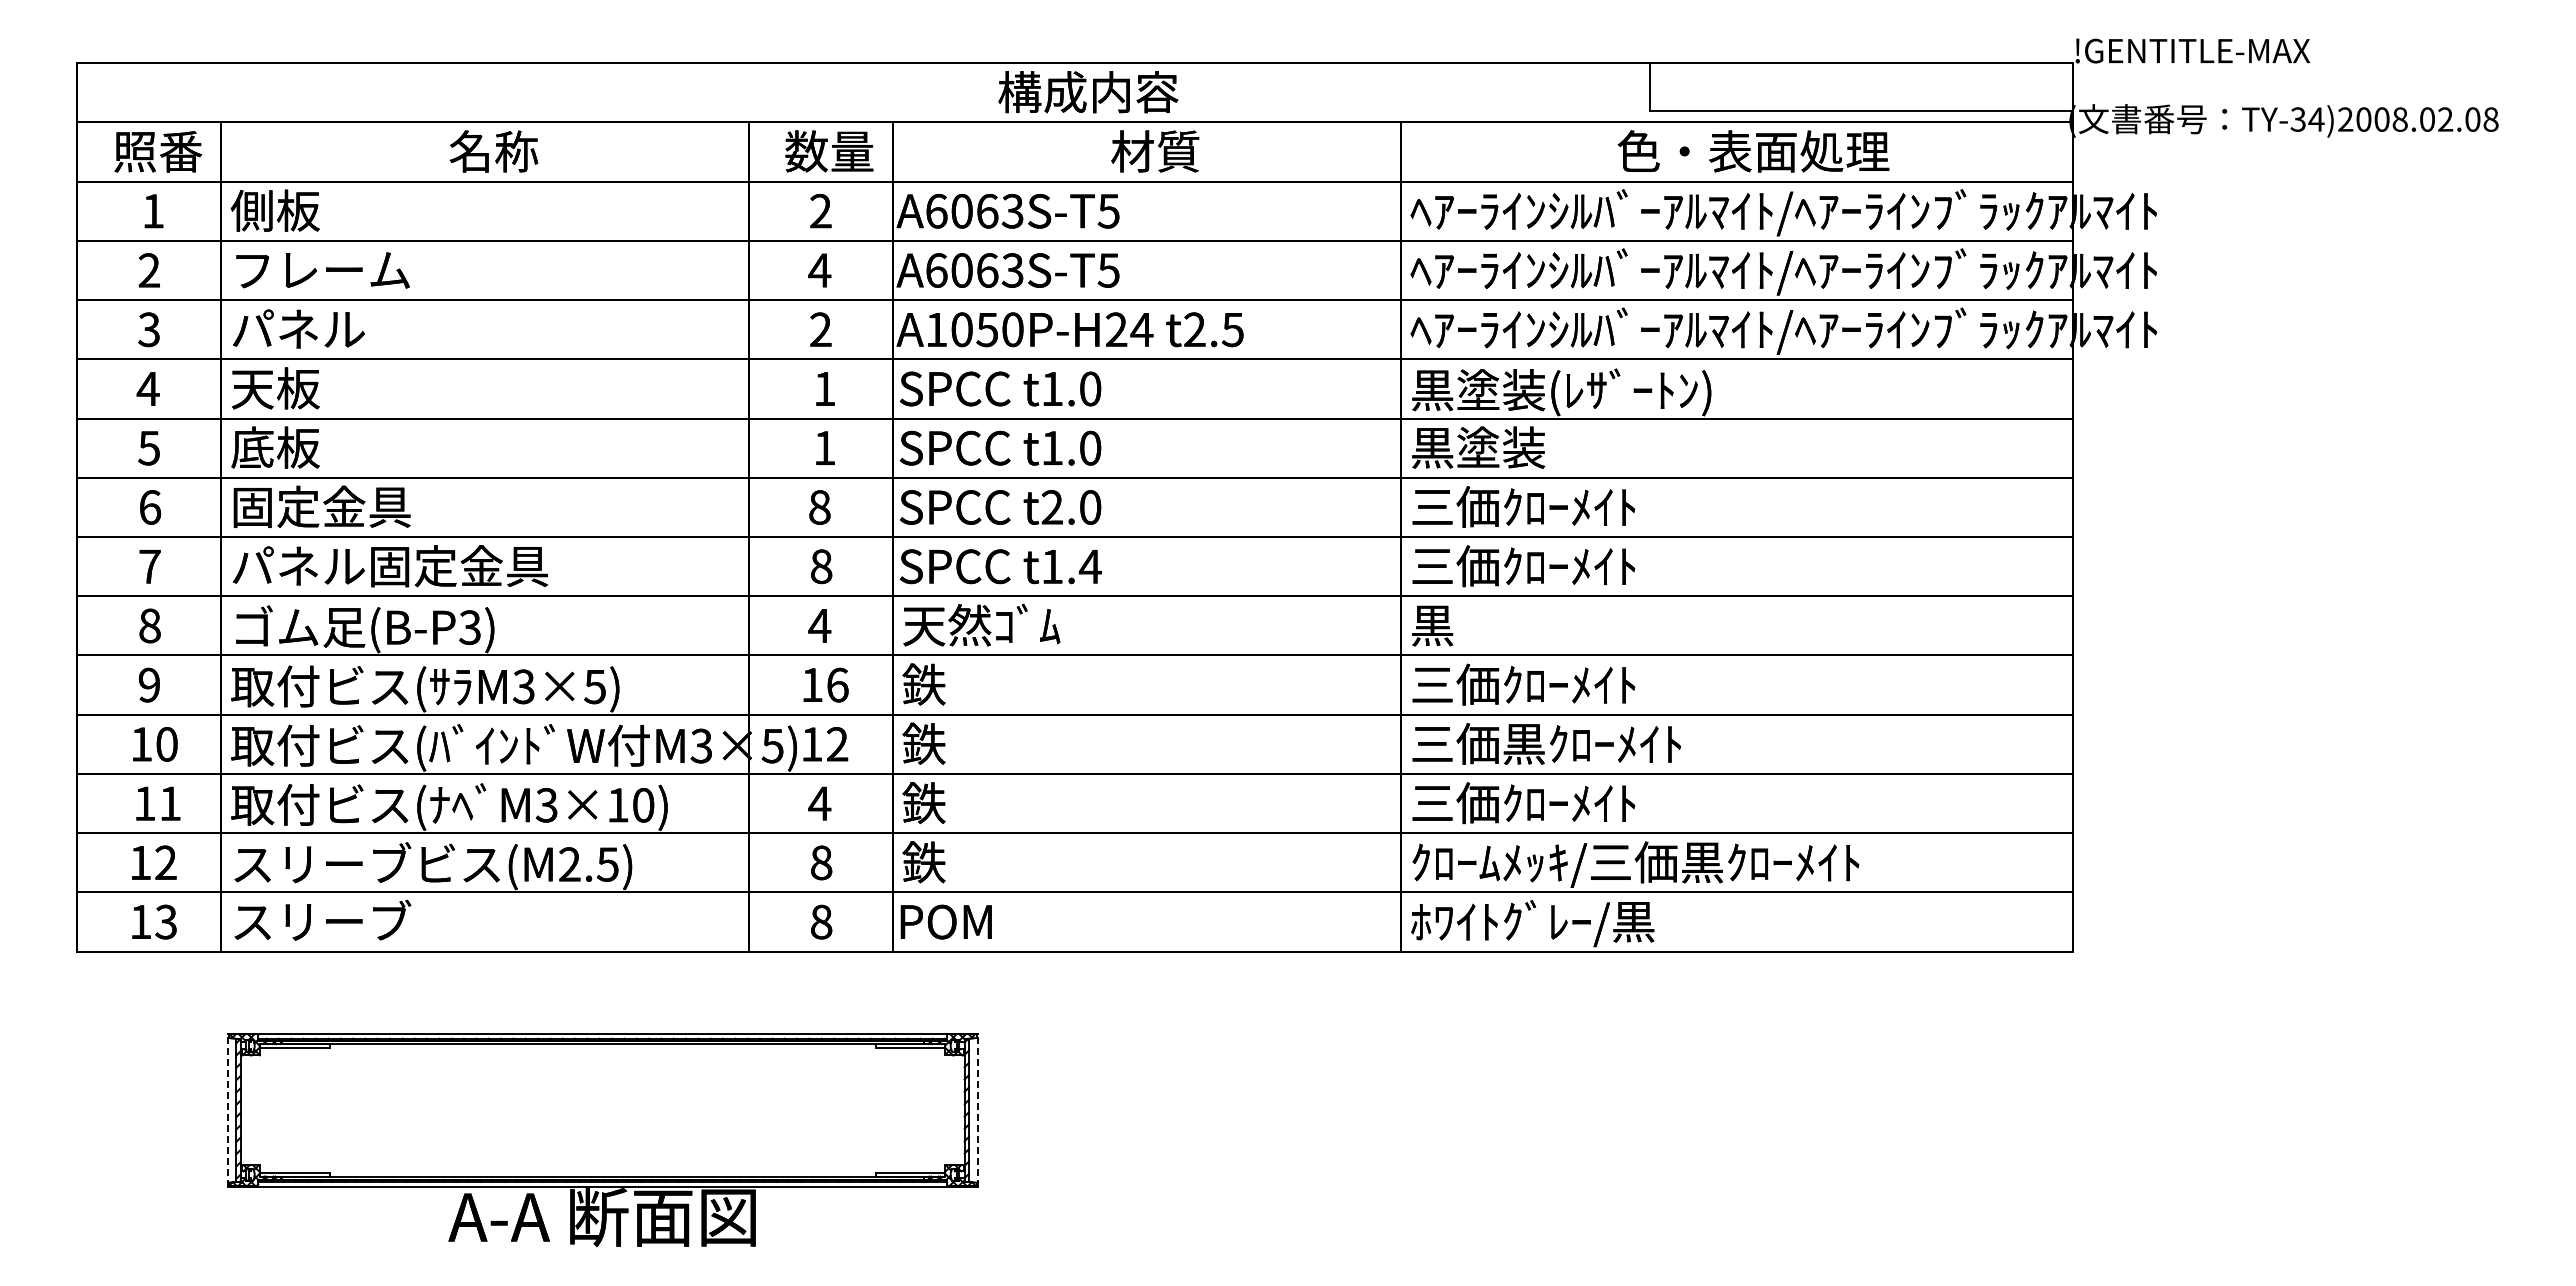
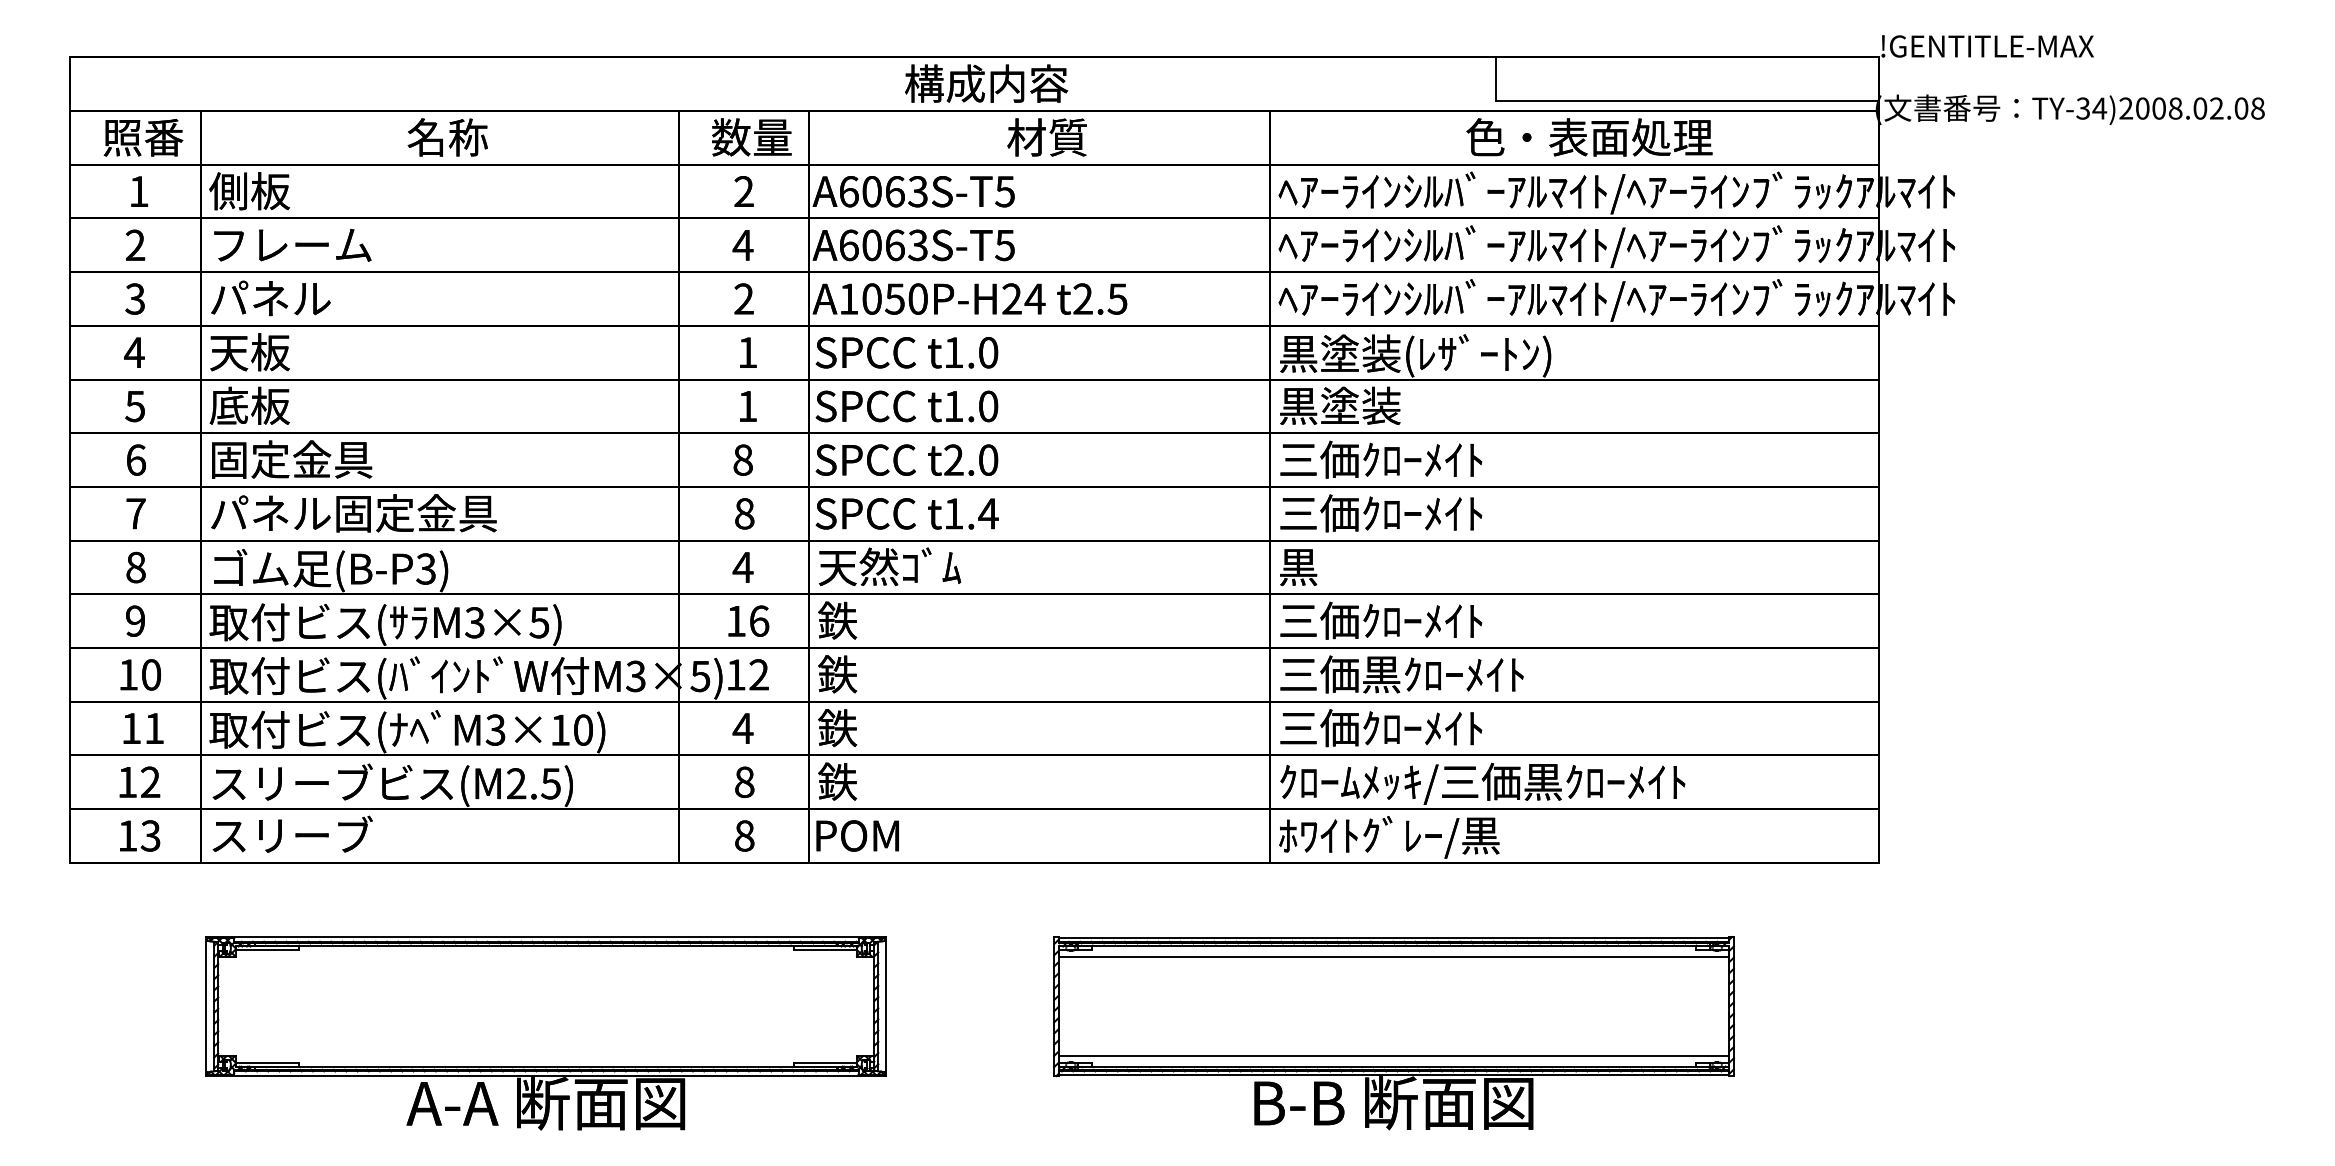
line: (227, 1110) -> (206, 1006), dashed -> solid
line: (977, 1110) -> (886, 1006), dashed -> solid
part: (1537, 1139) -> (1393, 1033), added

